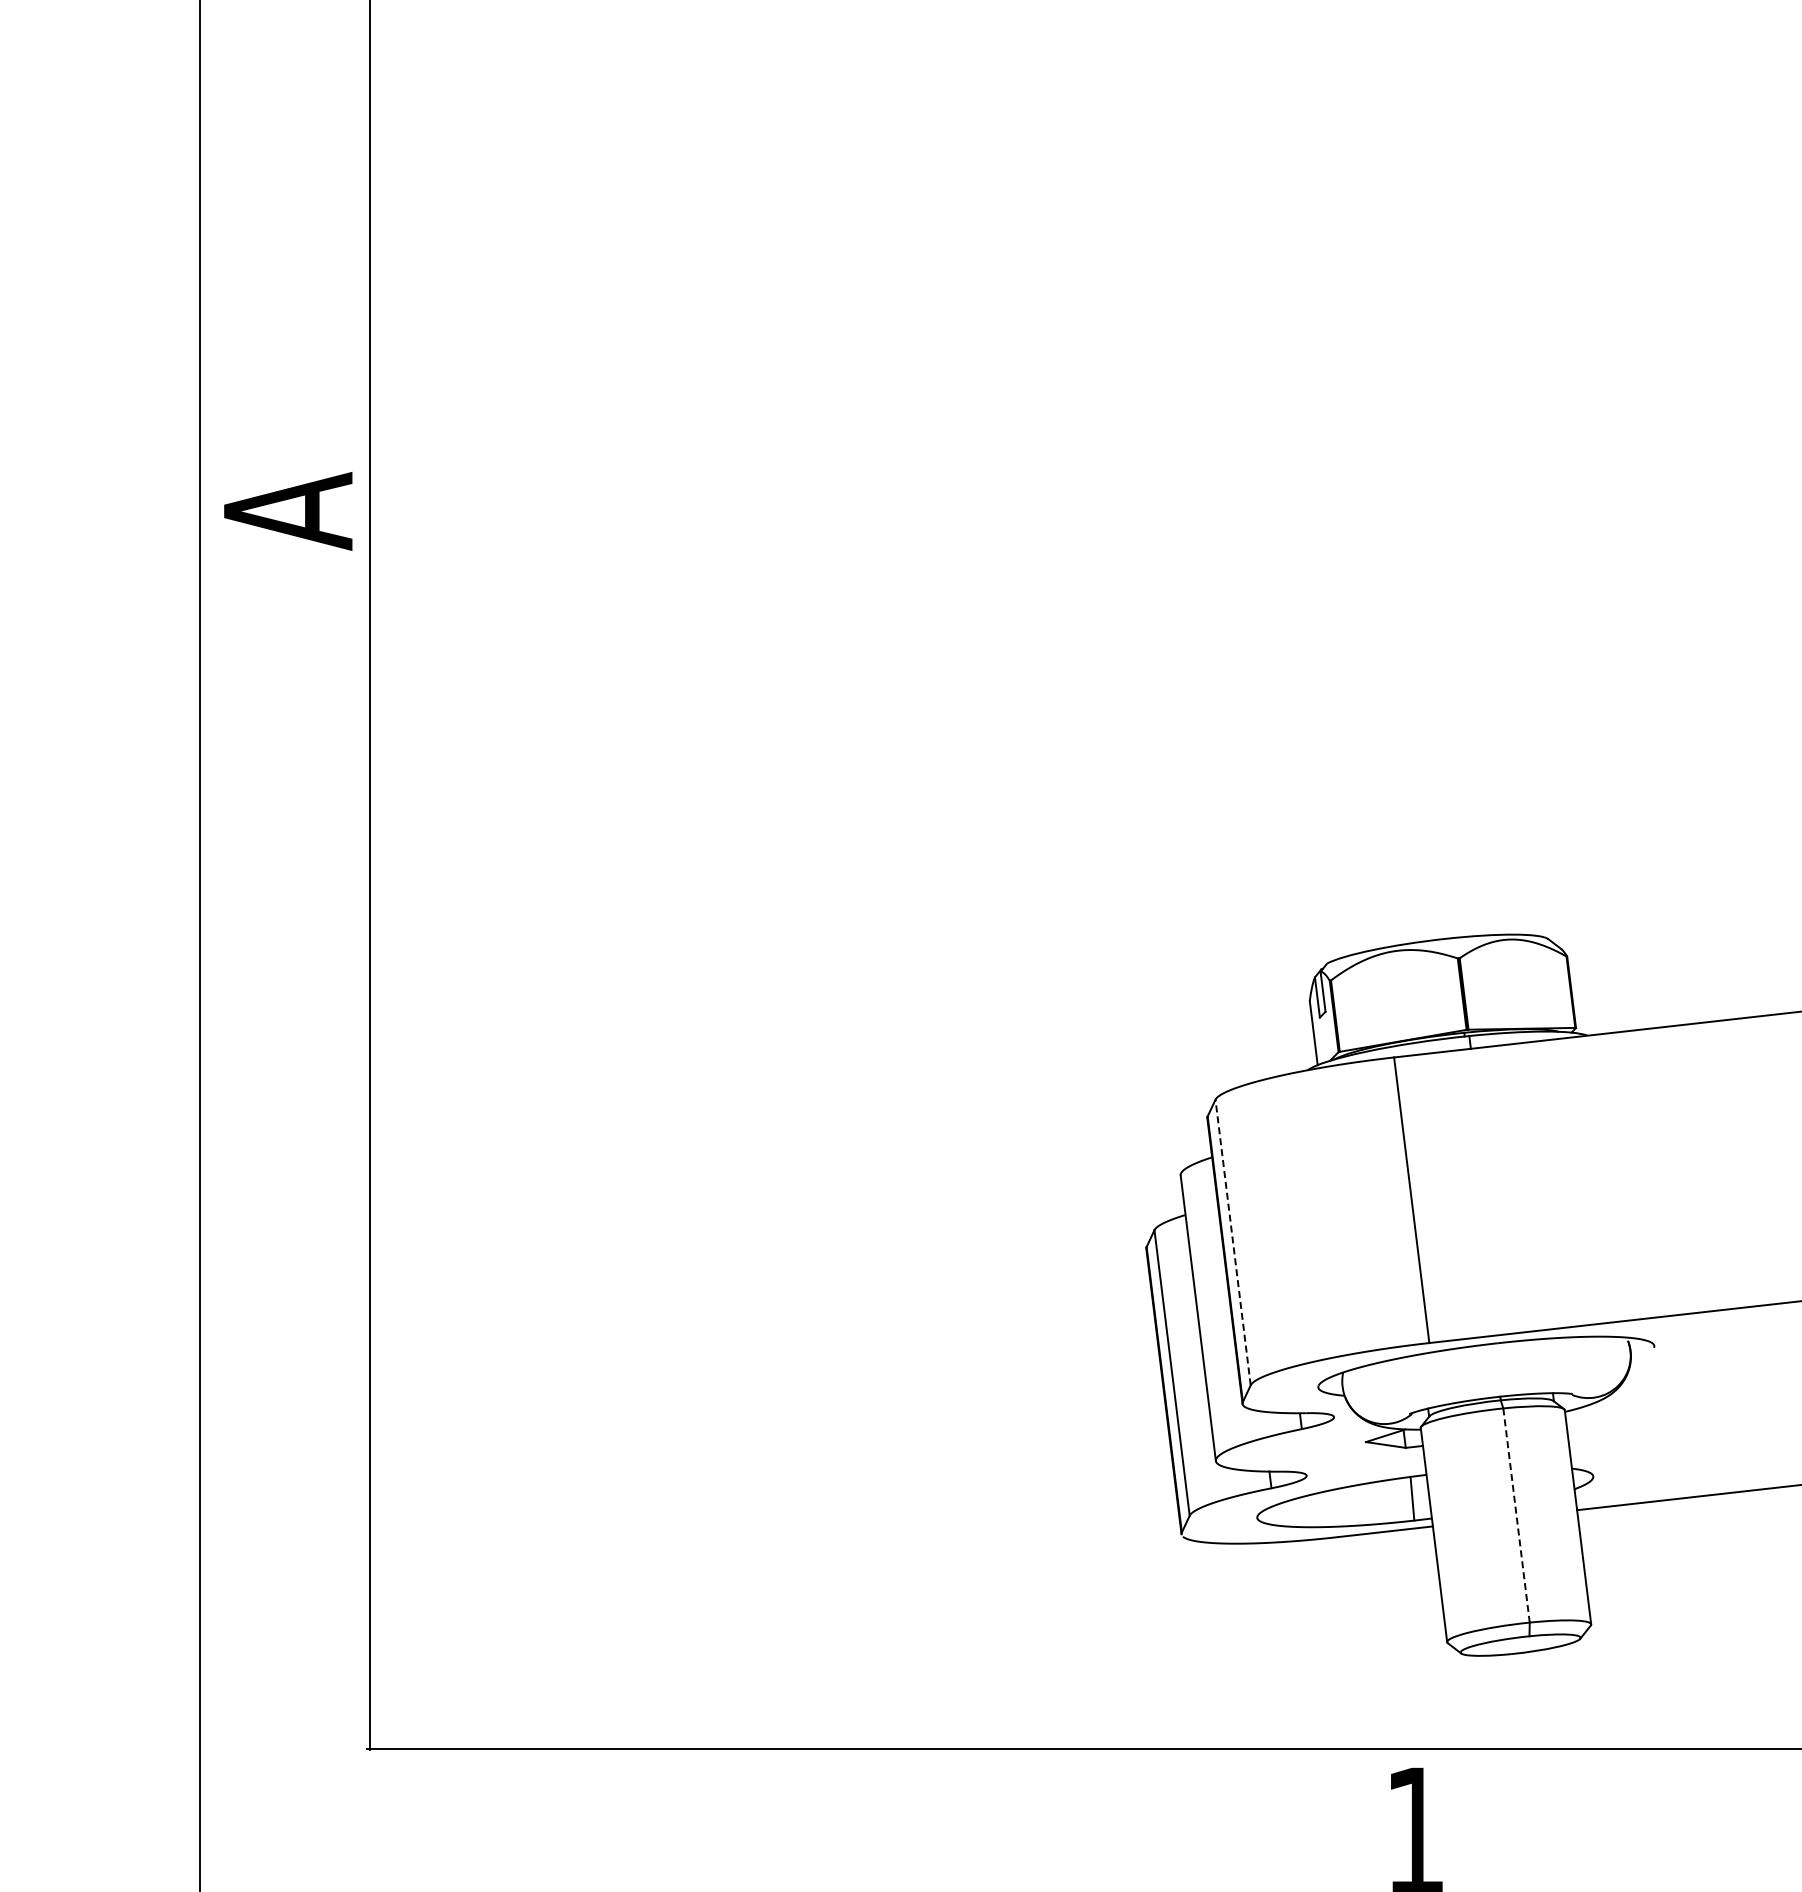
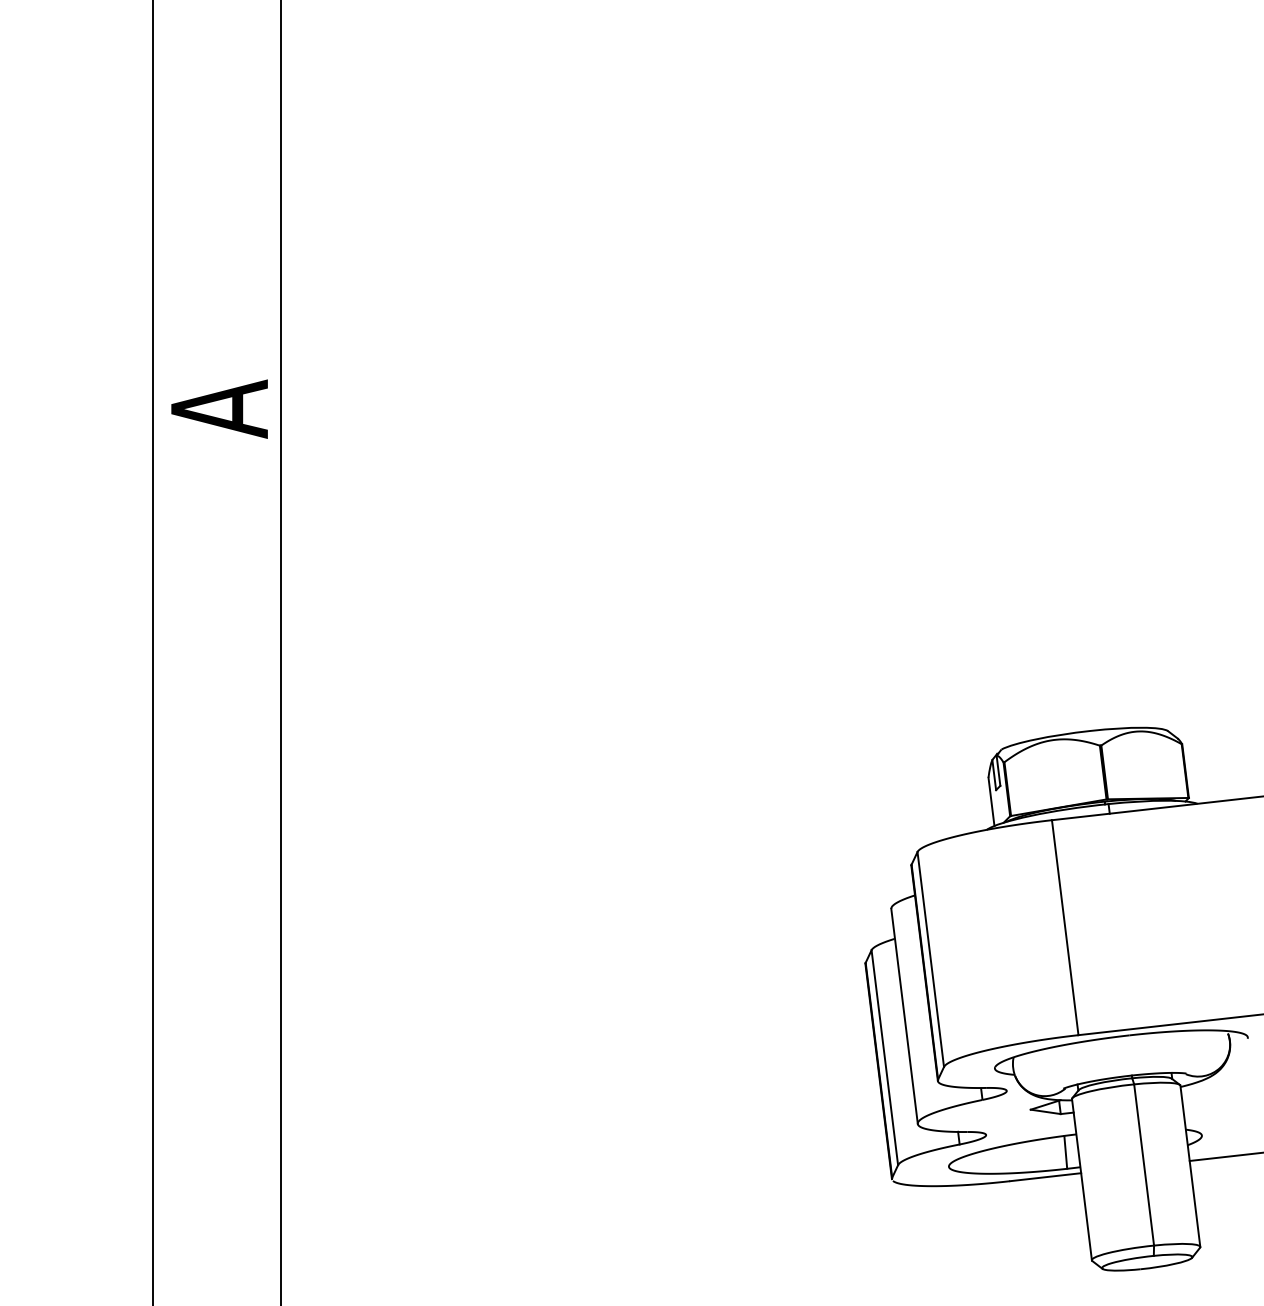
line: (1233, 1242) -> (931, 959), dashed -> solid
line: (1516, 1515) -> (1144, 1164), dashed -> solid

